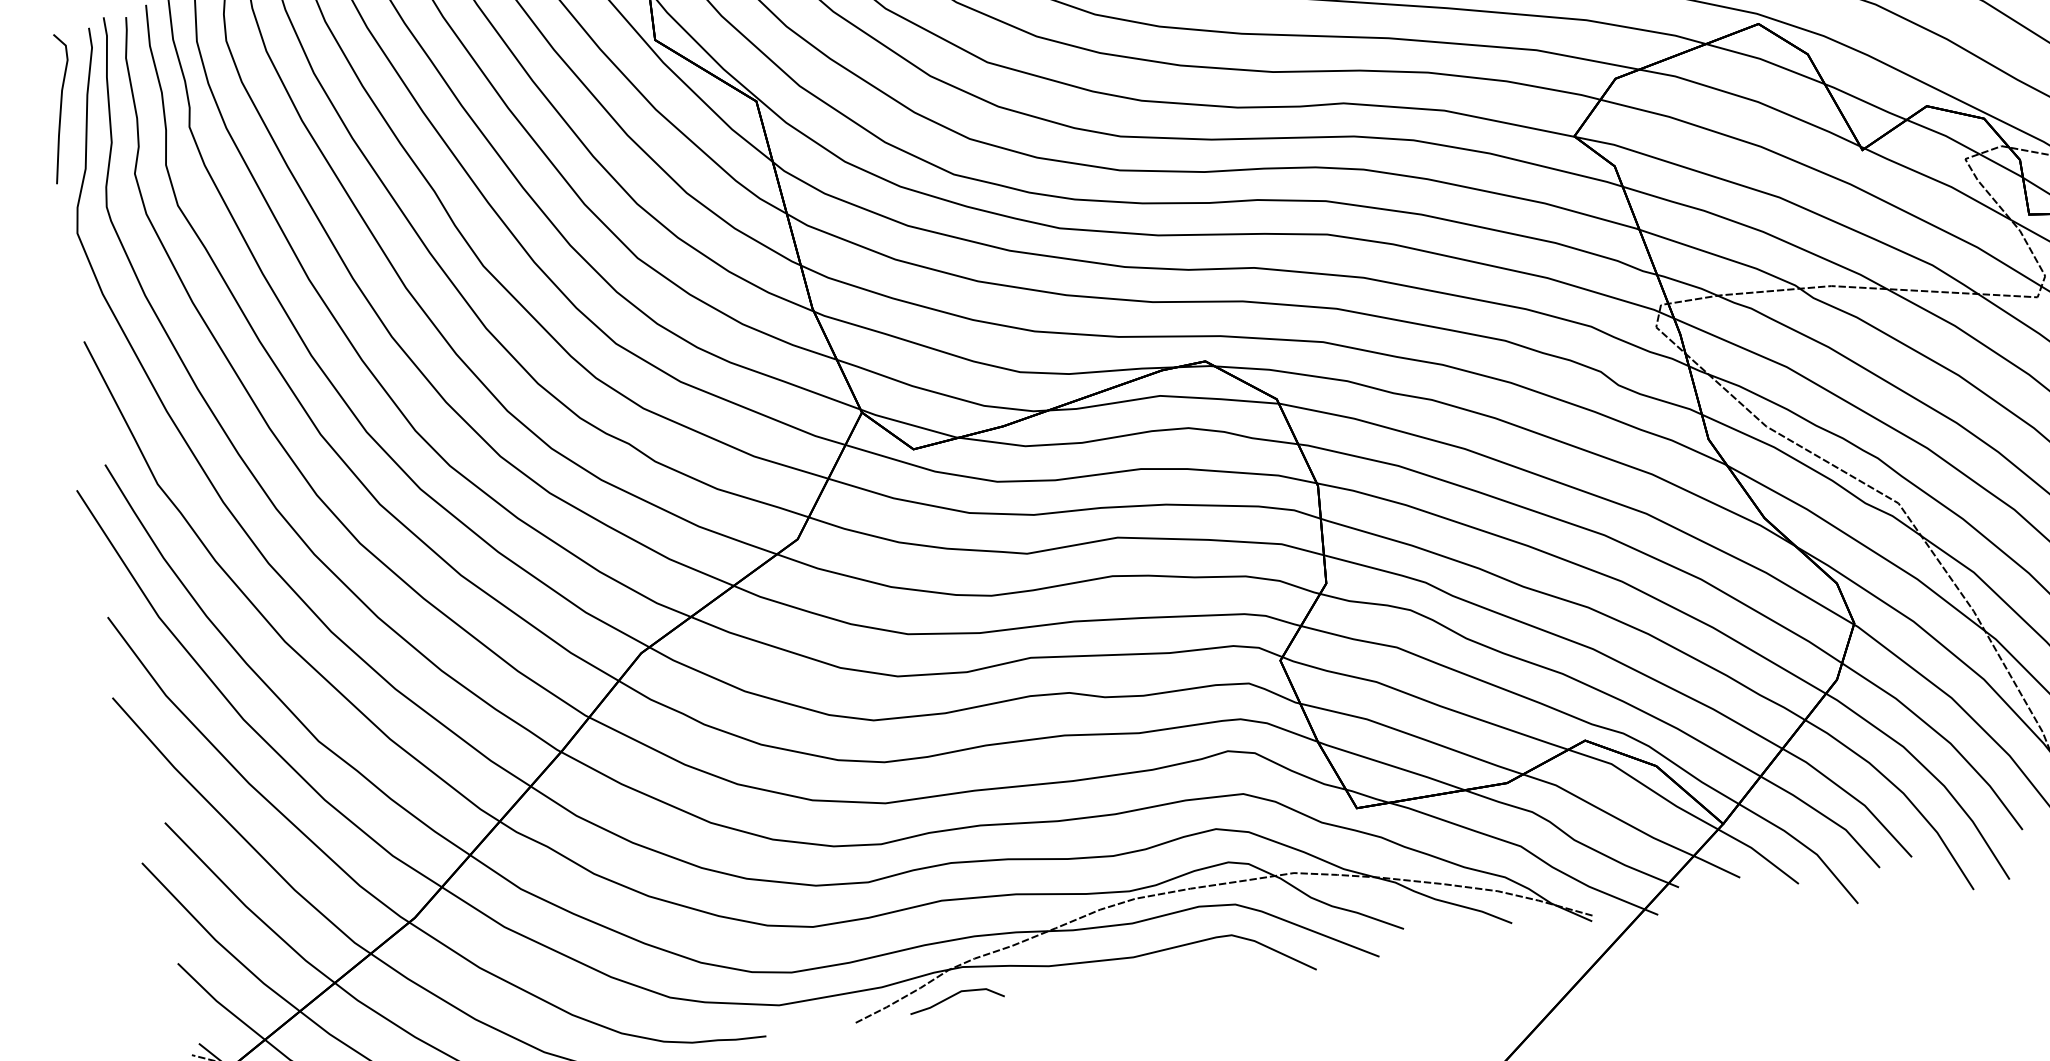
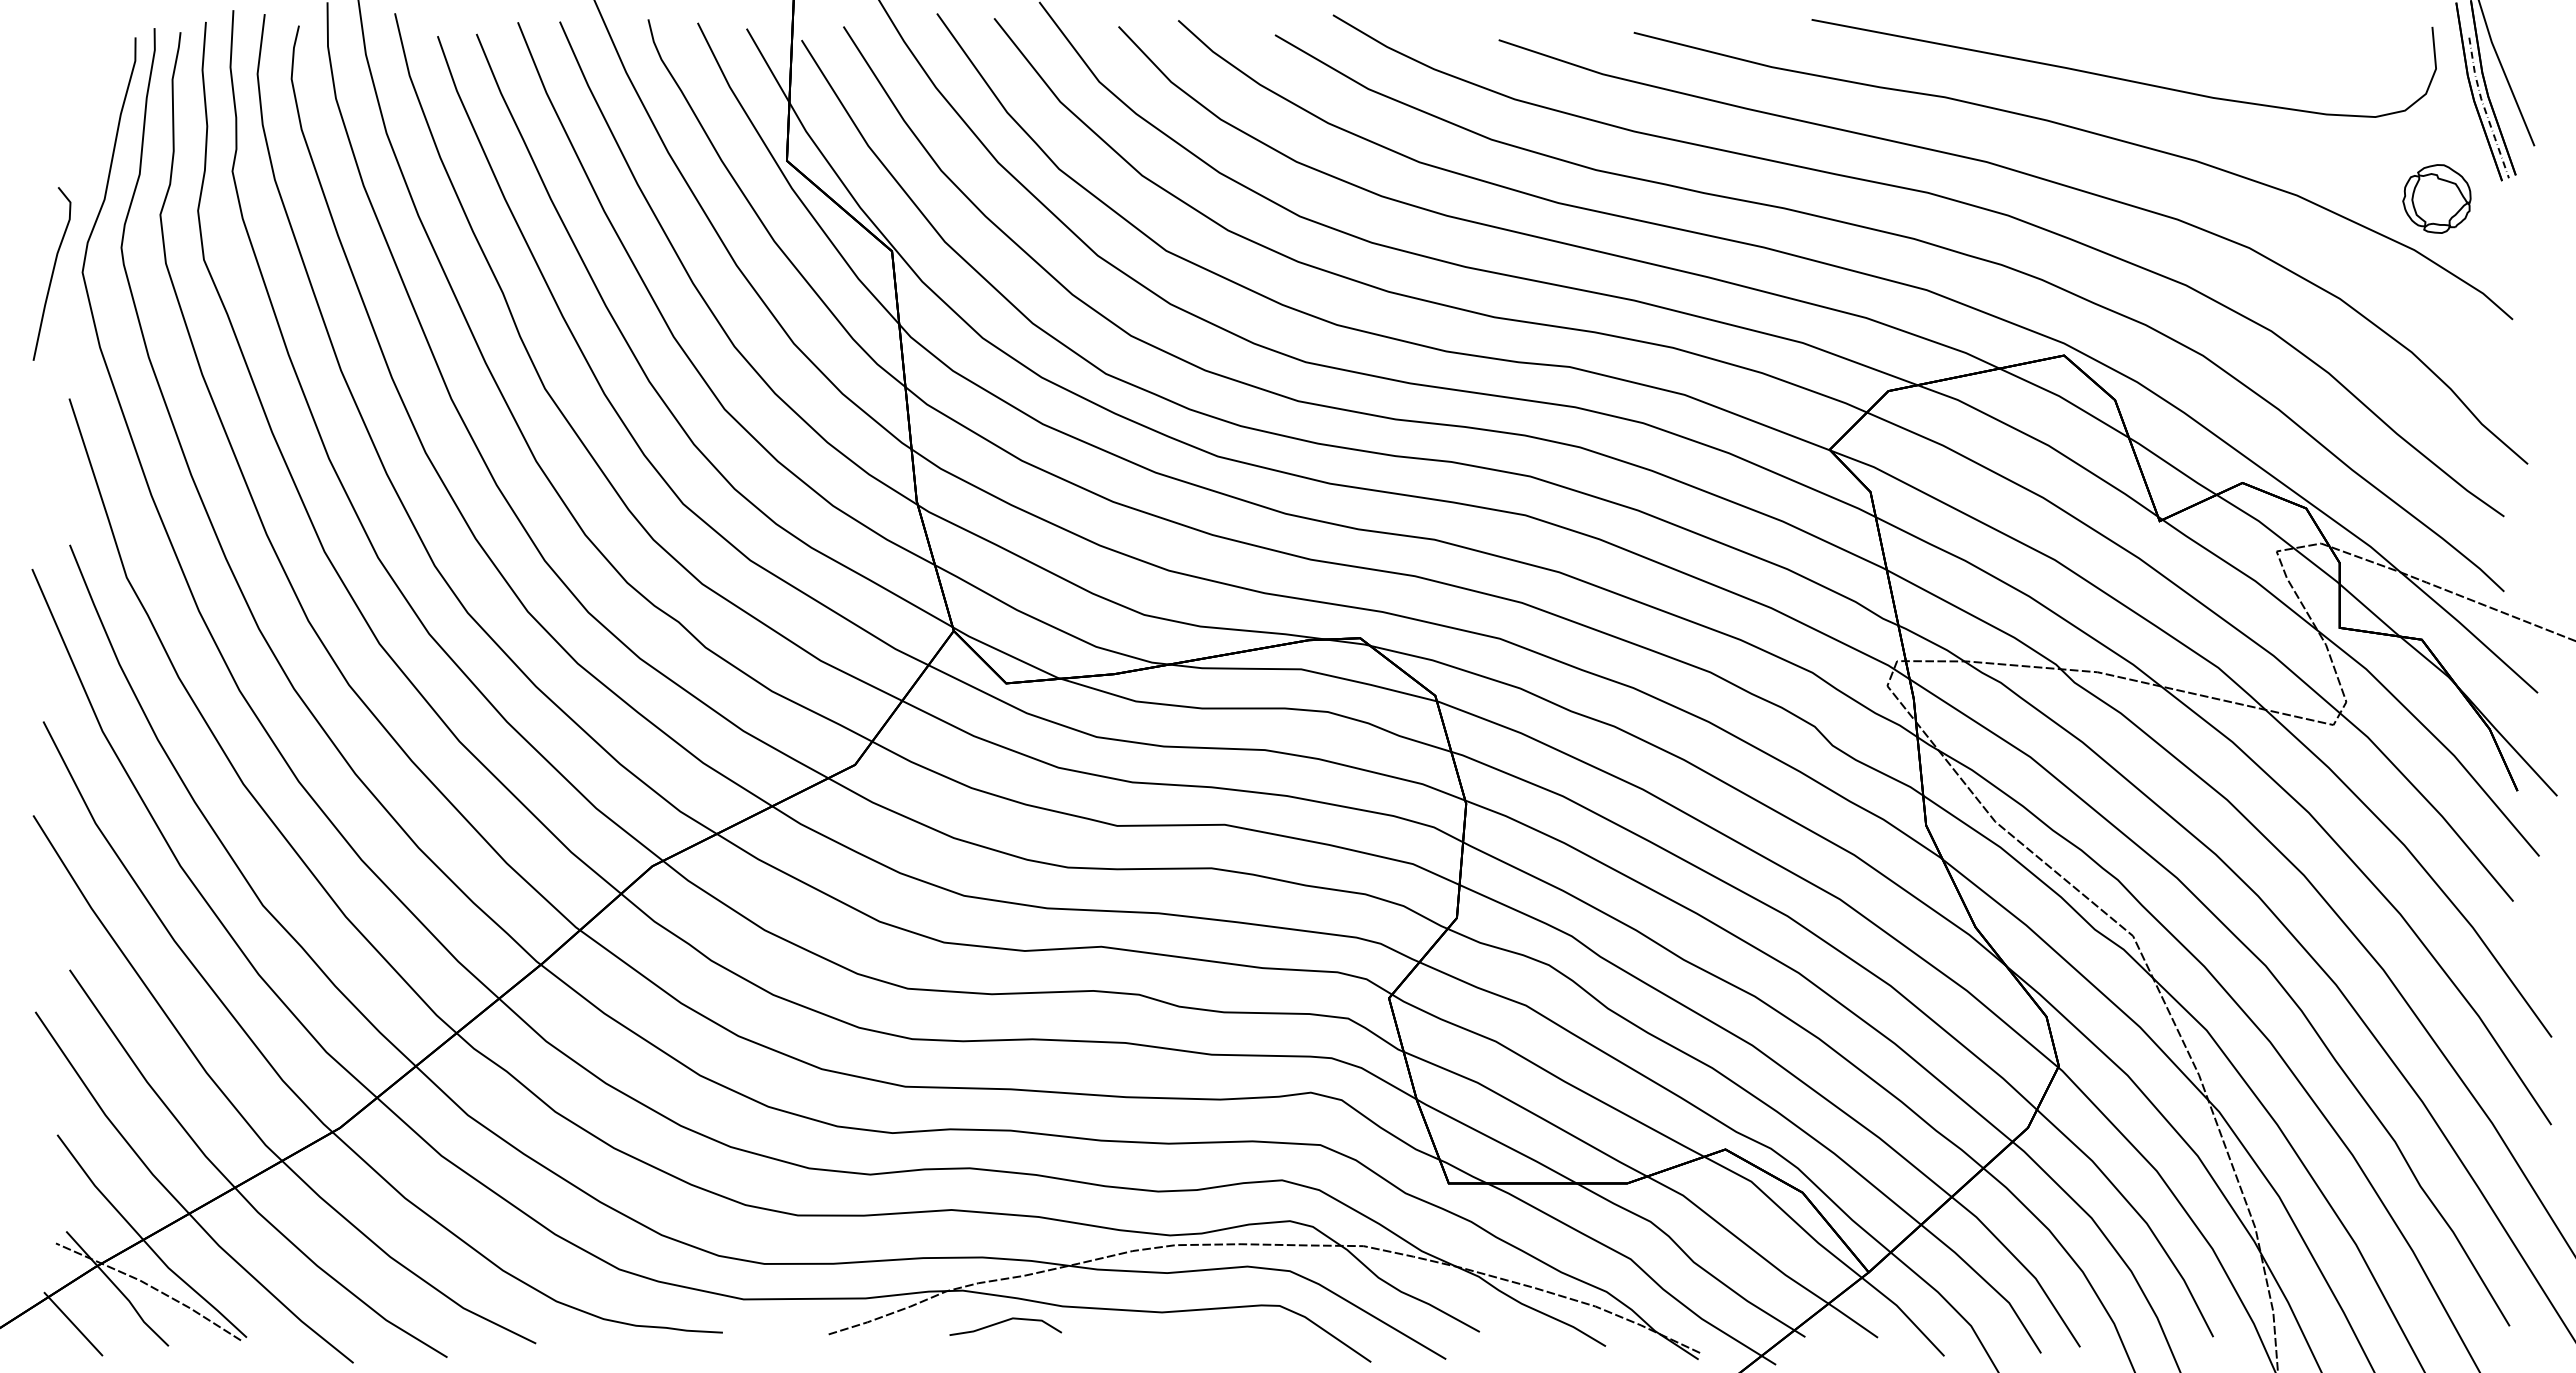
curve: (59, 108) -> (51, 273), moved
line: (955, 995) -> (1004, 1322), moved

